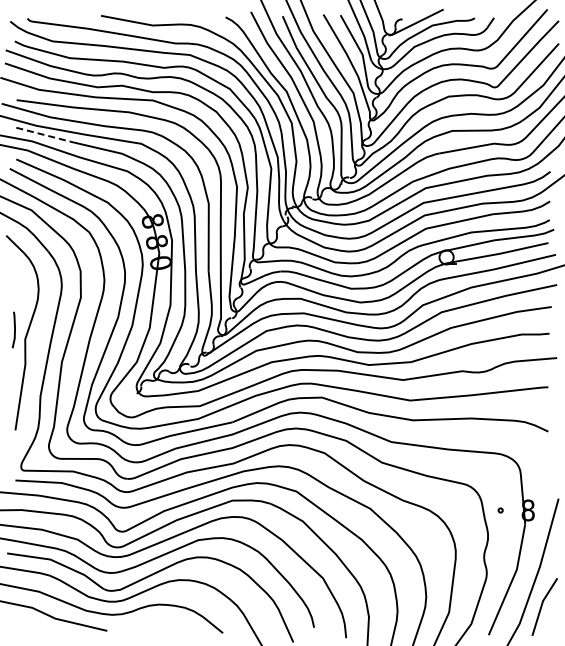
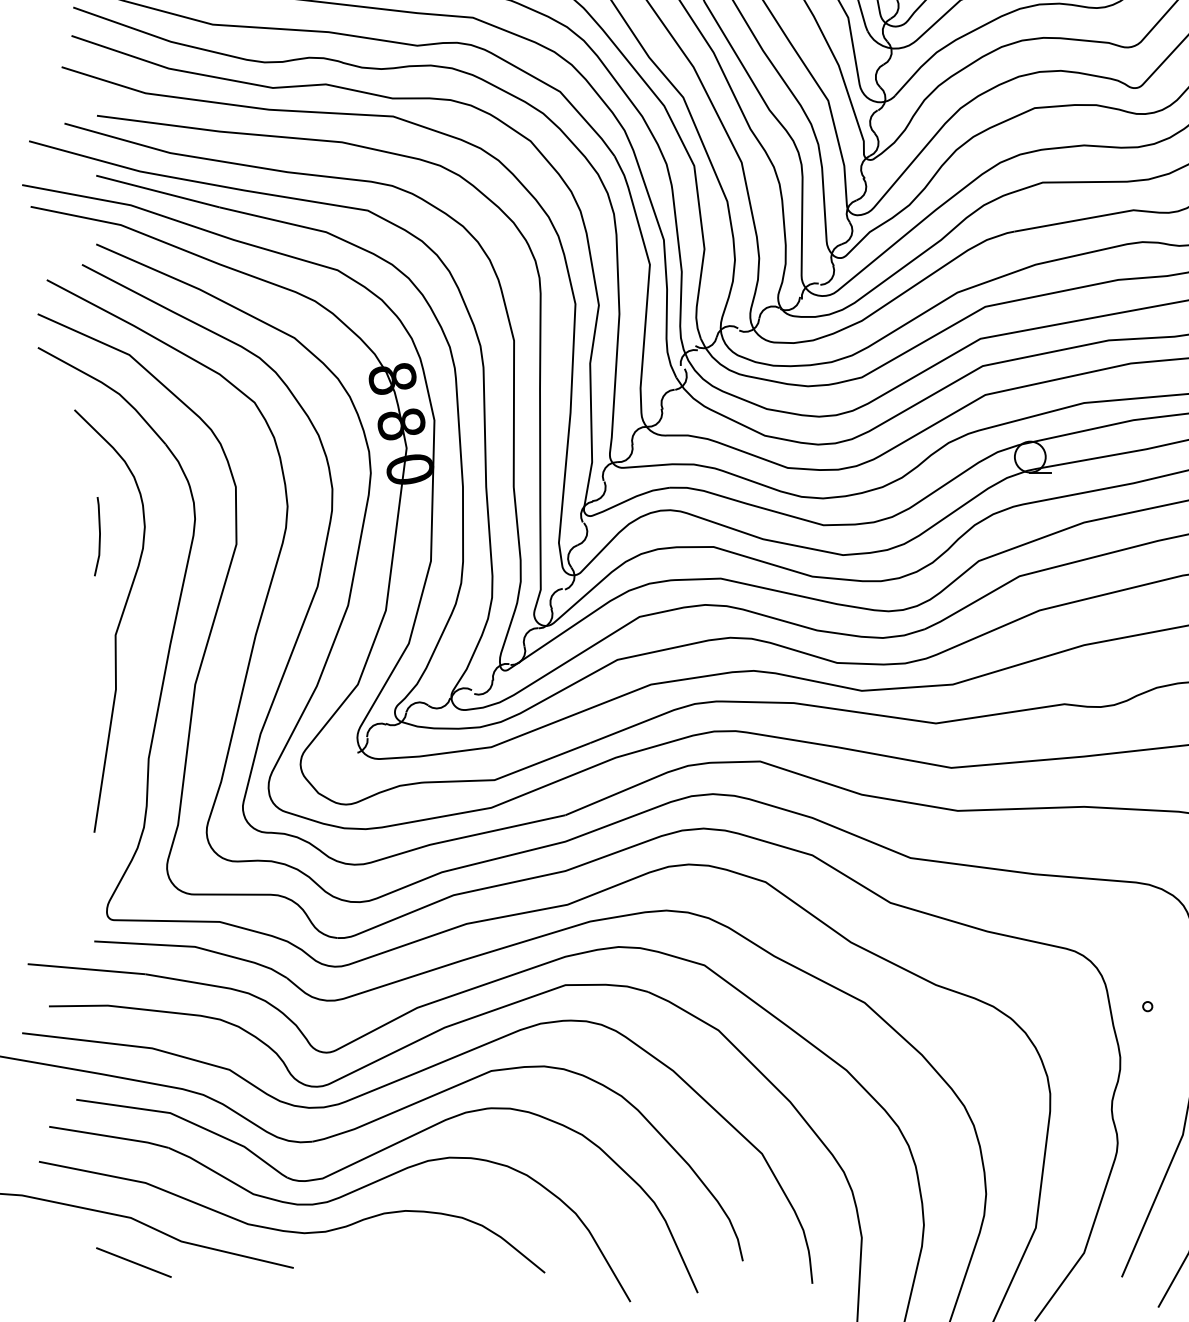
line: (45, 135) -> (159, 192), dashed -> solid
line: (14, 329) -> (98, 535), moved
line: (33, 628) -> (133, 1262), added

